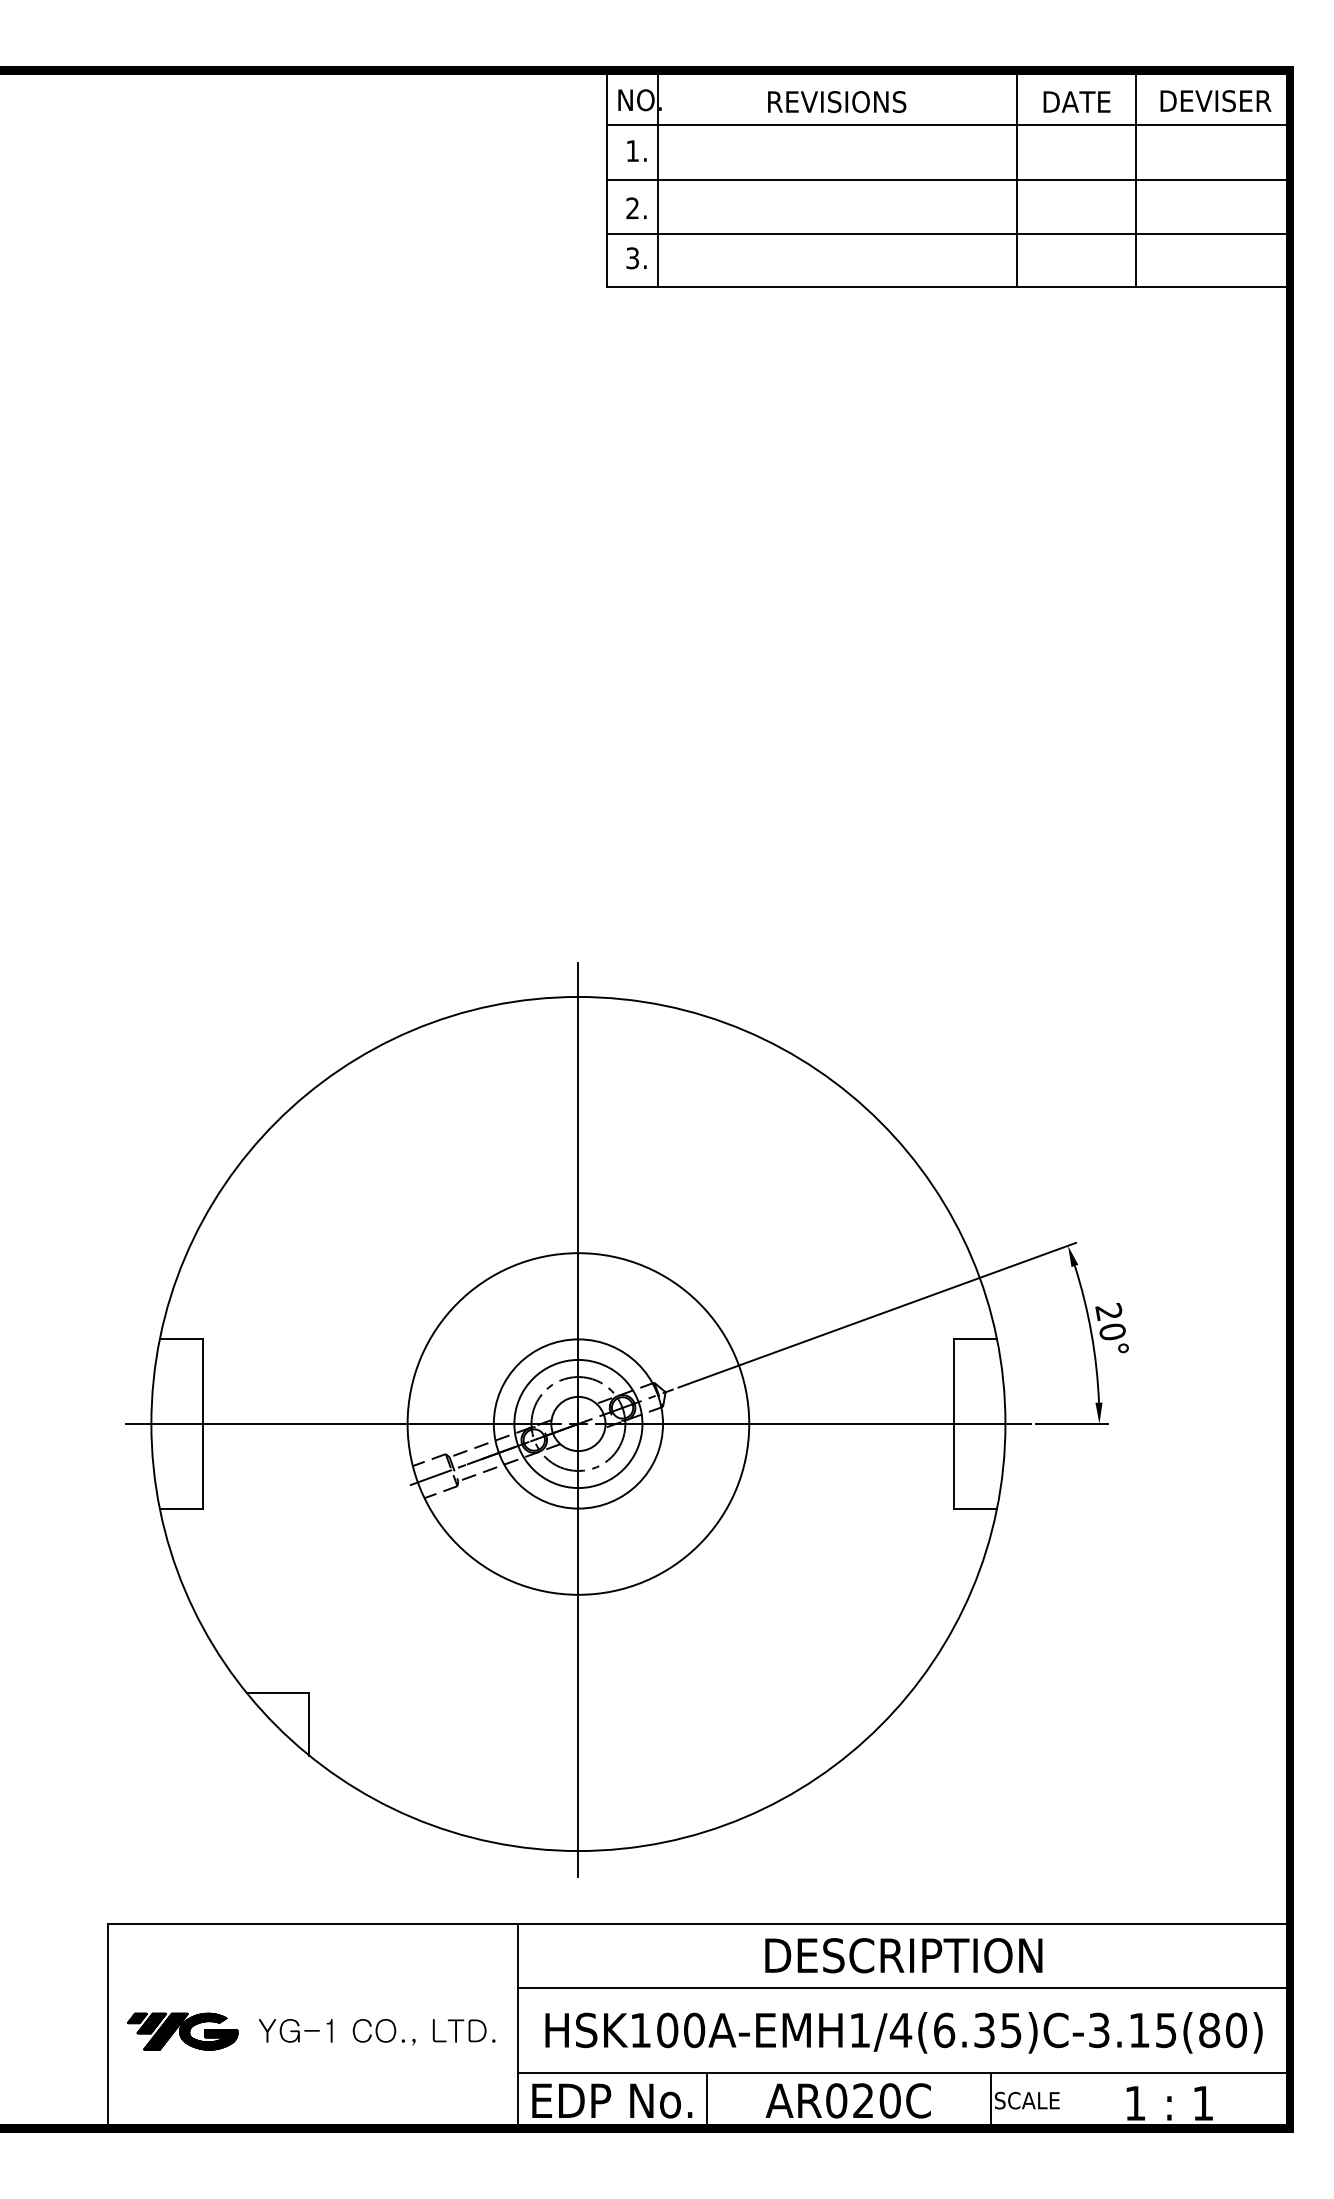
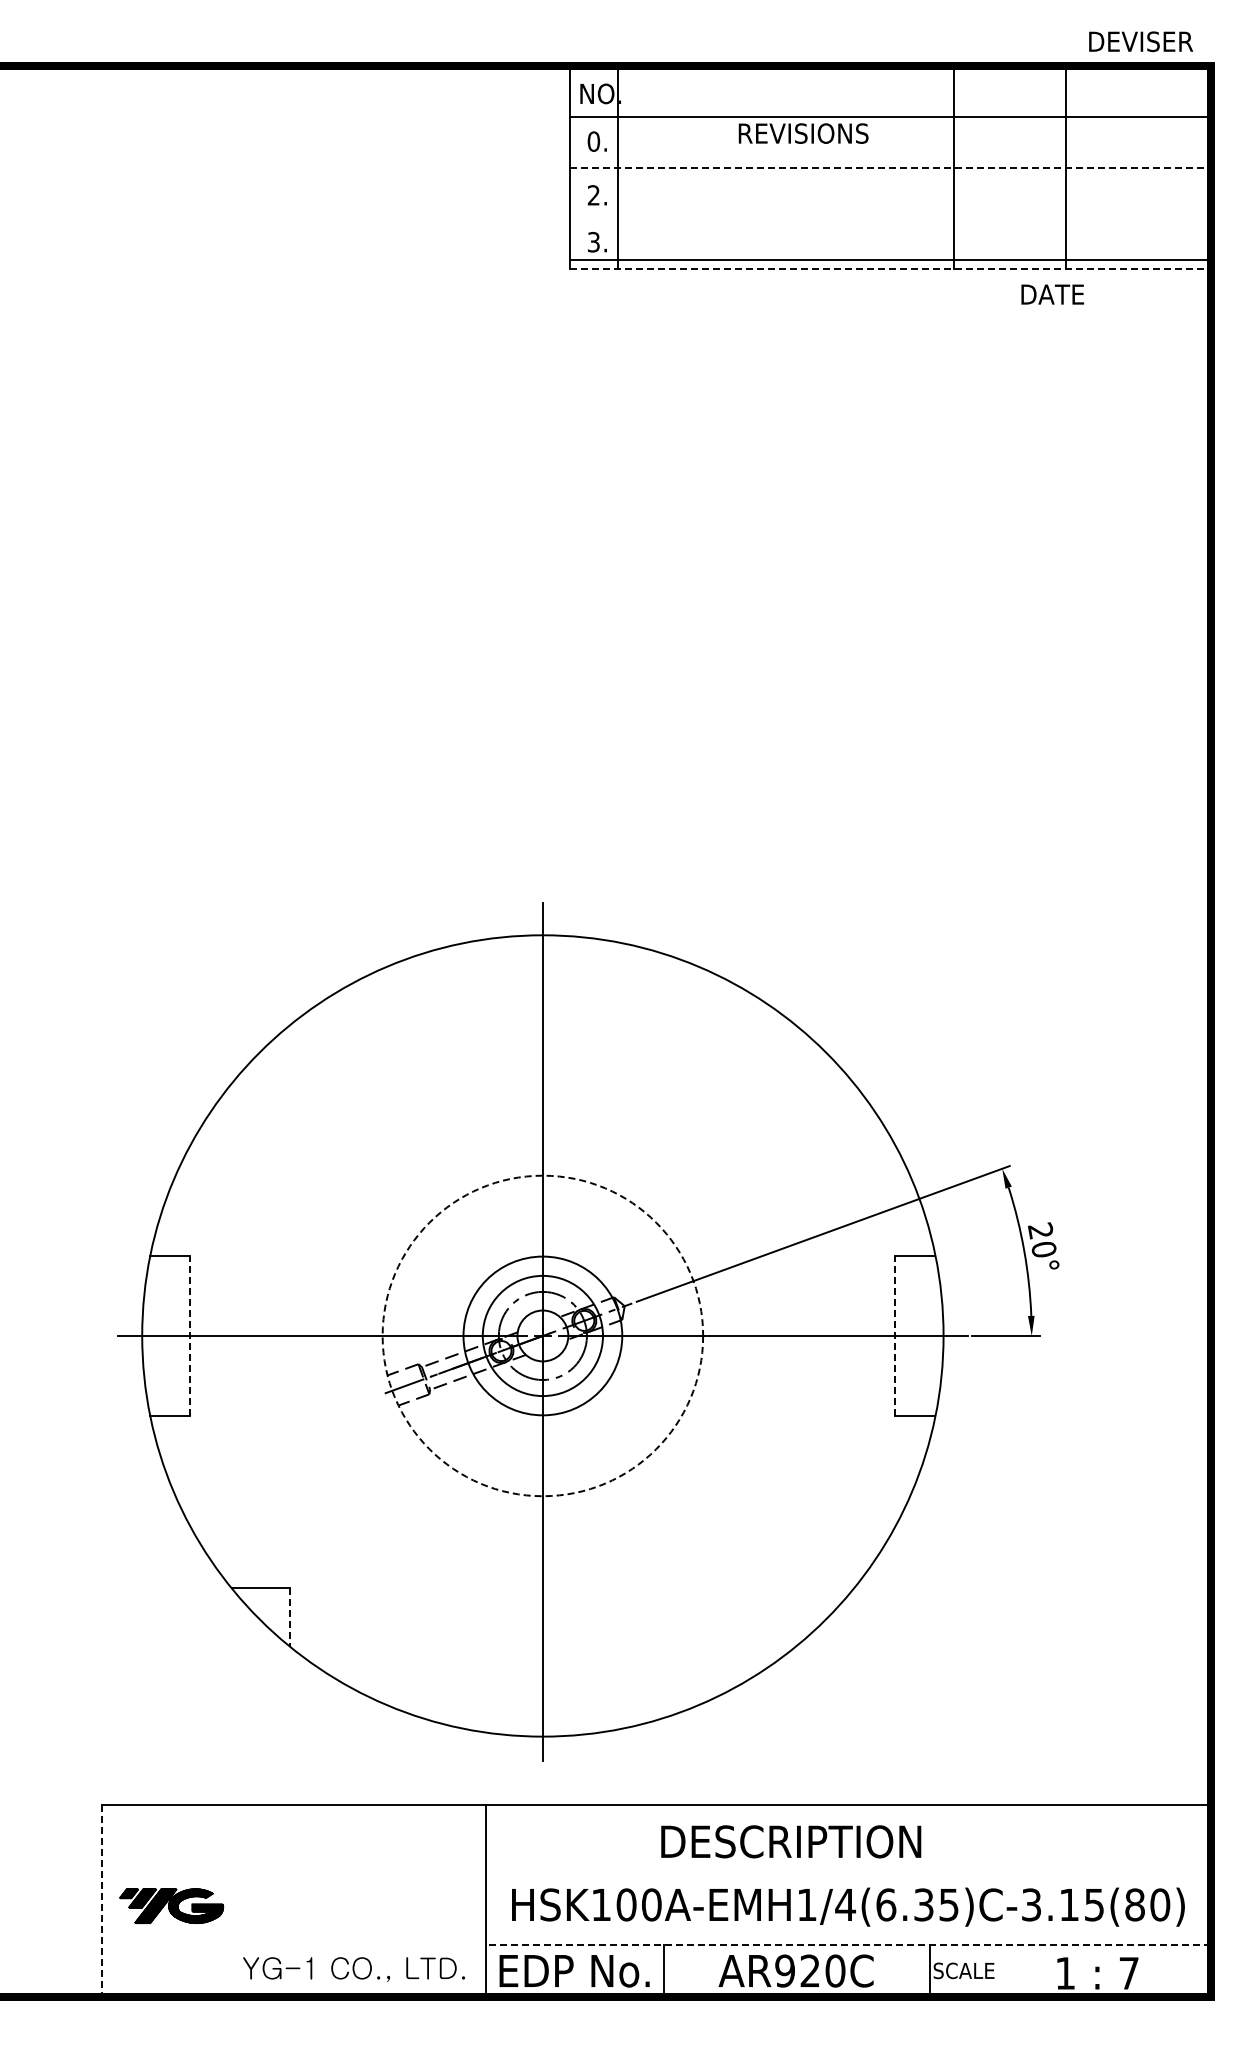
text: (1216, 100) -> (1141, 41), moved
text: (836, 101) -> (803, 133), moved
text: (1076, 101) -> (1052, 294), moved
text: (632, 150) -> (593, 141), 1. -> 0.
line: (948, 179) -> (890, 168), solid -> dashed
line: (947, 234) -> (889, 259), moved
line: (948, 287) -> (890, 269), solid -> dashed
line: (202, 1423) -> (190, 1335), solid -> dashed
circle: (578, 1423) -> (542, 1335), solid -> dashed
line: (954, 1423) -> (895, 1335), solid -> dashed
line: (309, 1725) -> (290, 1618), solid -> dashed
text: (904, 1955) -> (791, 1841), moved
line: (903, 1987) -> (847, 1864), removed
line: (107, 2026) -> (101, 1901), solid -> dashed
text: (376, 2032) -> (353, 1969), moved
line: (903, 2073) -> (847, 1945), solid -> dashed
text: (836, 2100) -> (785, 1970), AR020C -> AR920C
text: (1202, 2103) -> (1128, 1973), 1 -> 7

